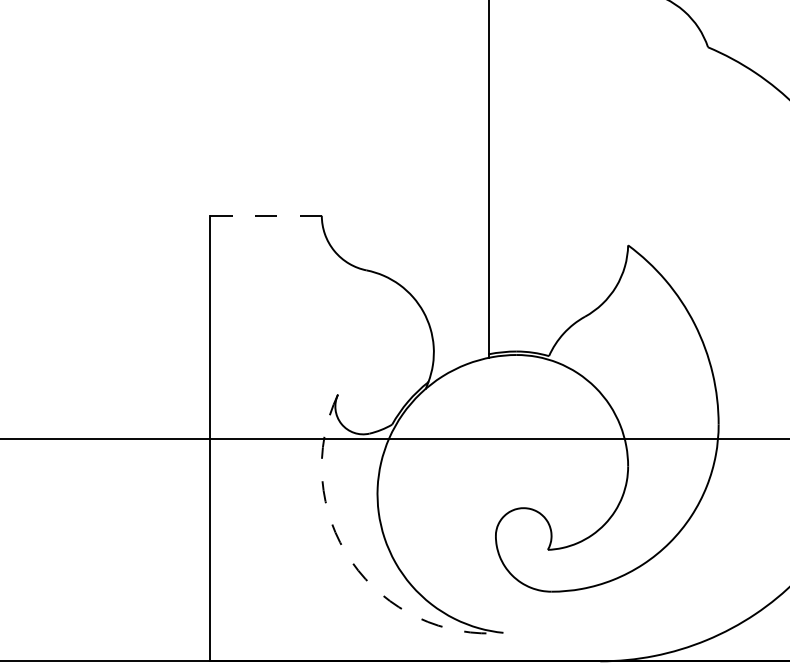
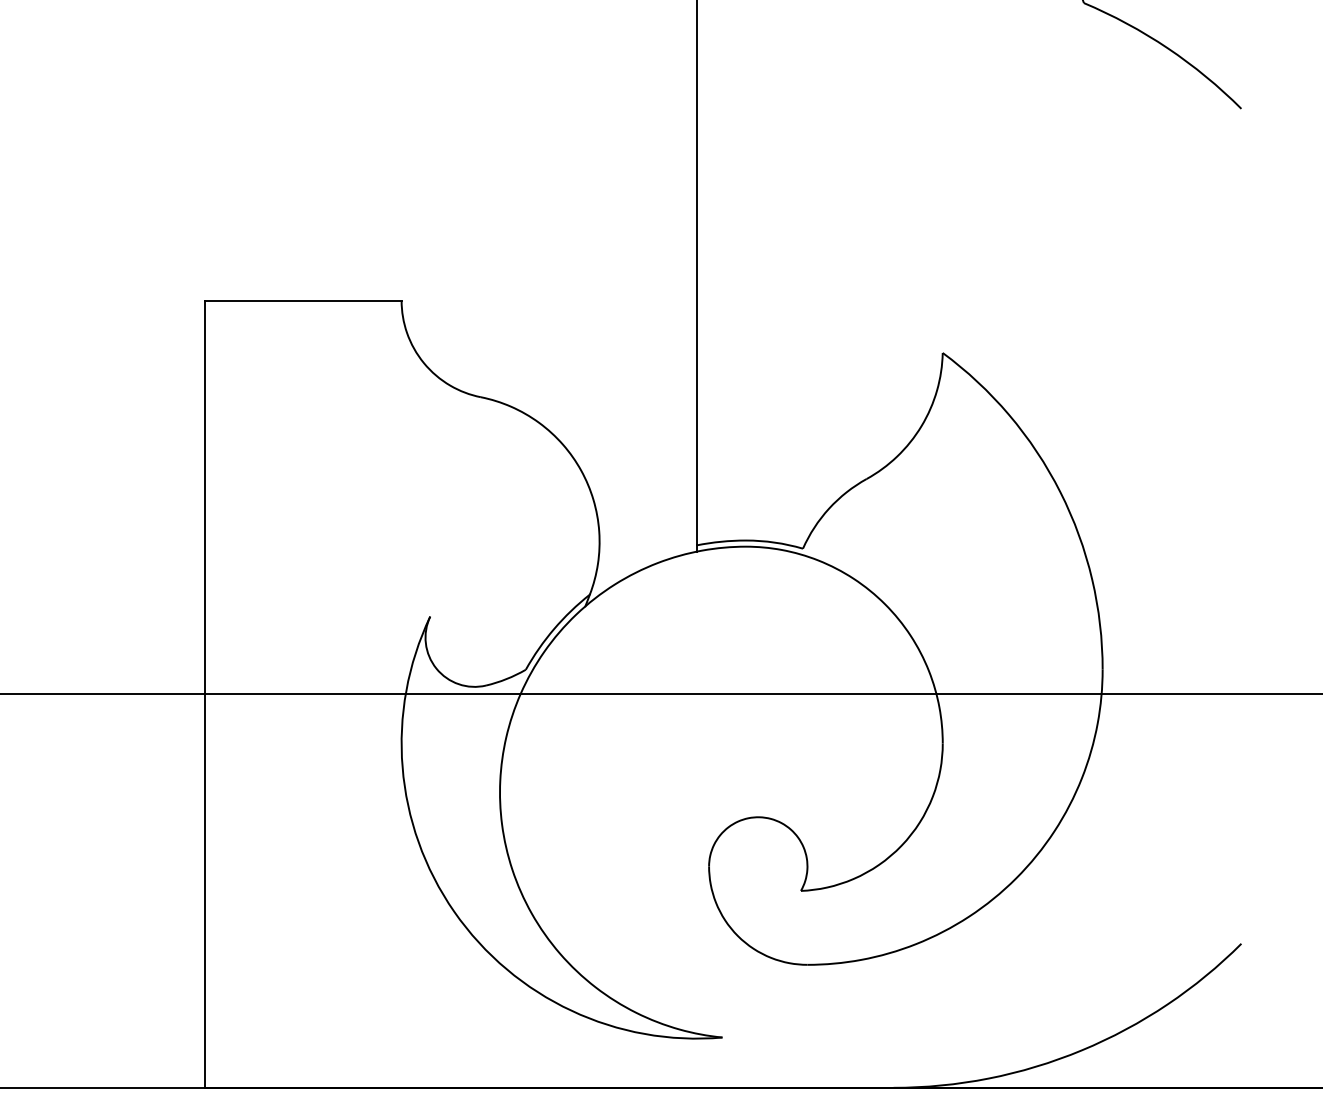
line: (266, 215) -> (303, 300), dashed -> solid
arc: (351, 561) -> (454, 911), dashed -> solid

